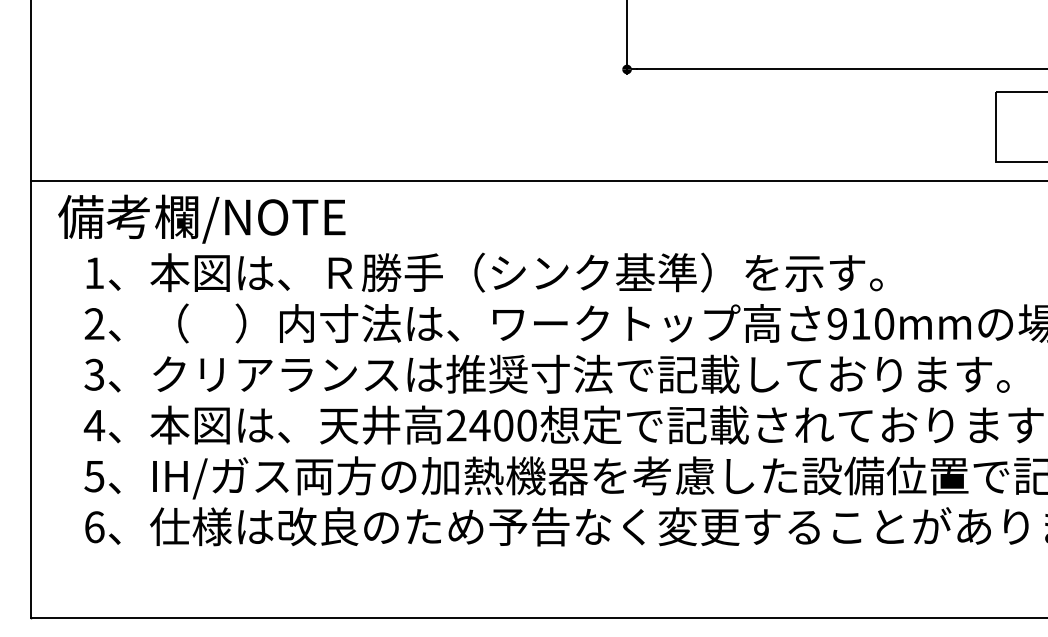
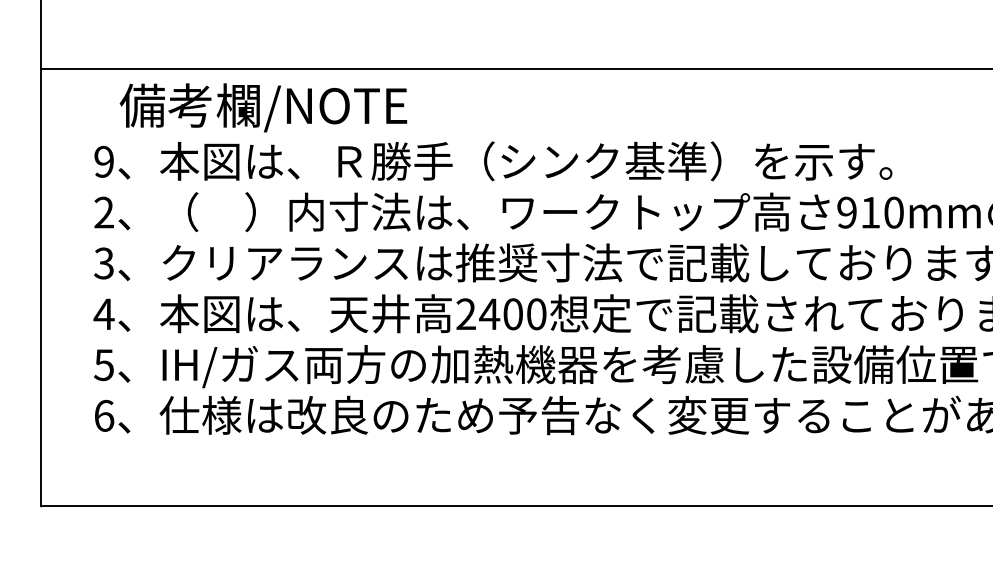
text: (201, 218) -> (263, 107), moved
text: (94, 273) -> (104, 162), 1 -> 9

